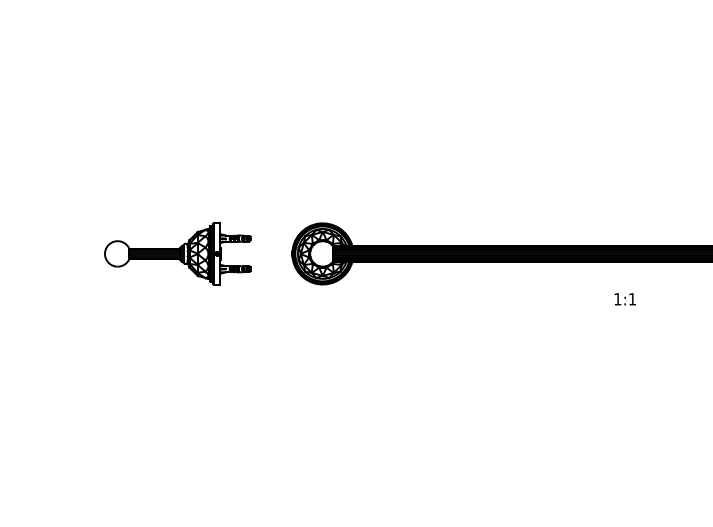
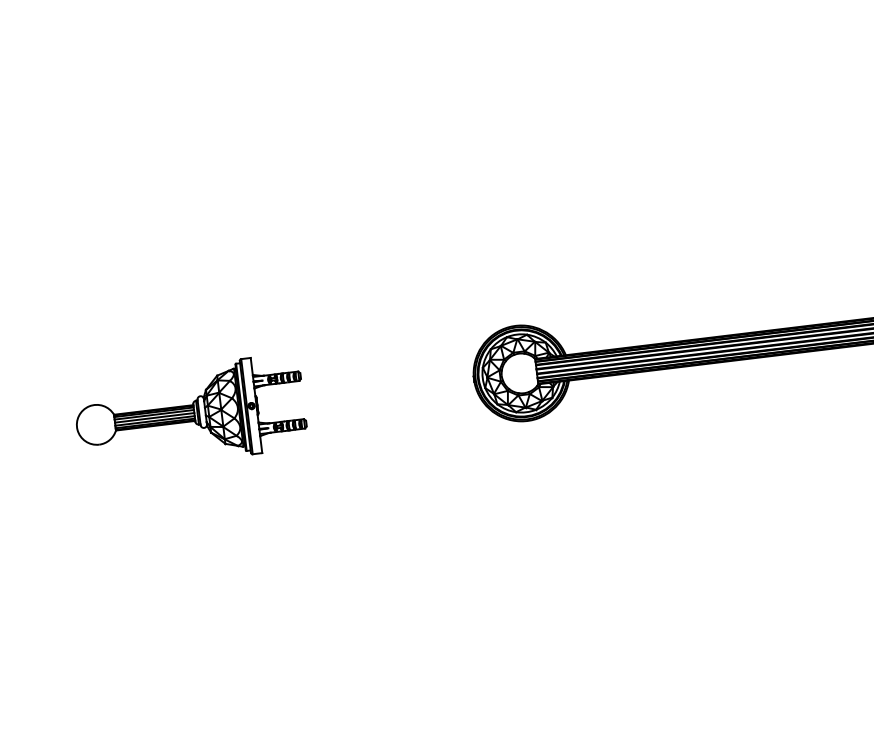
part: (177, 253) -> (189, 412), moved

